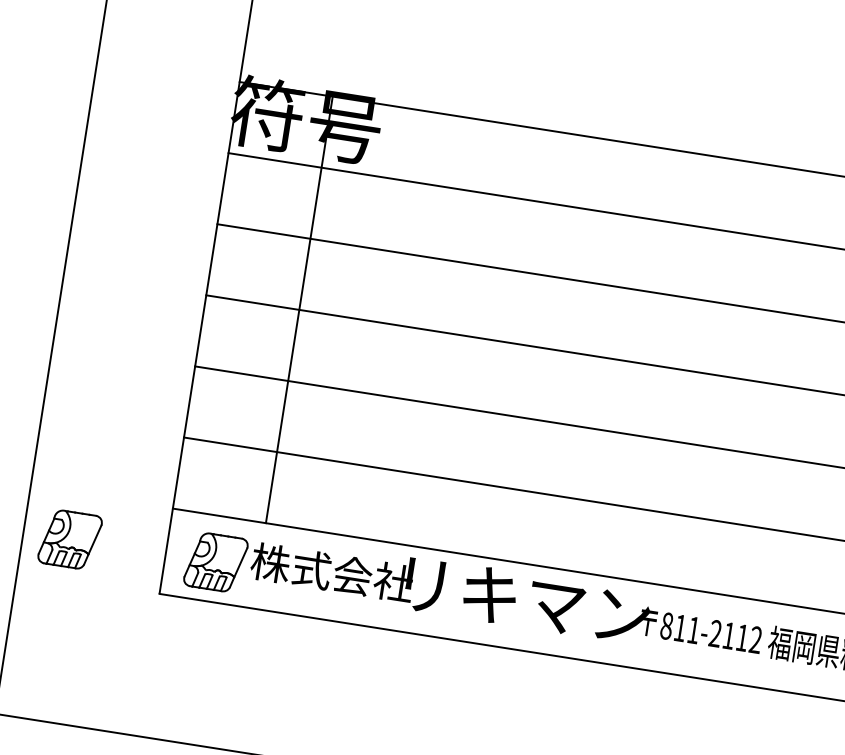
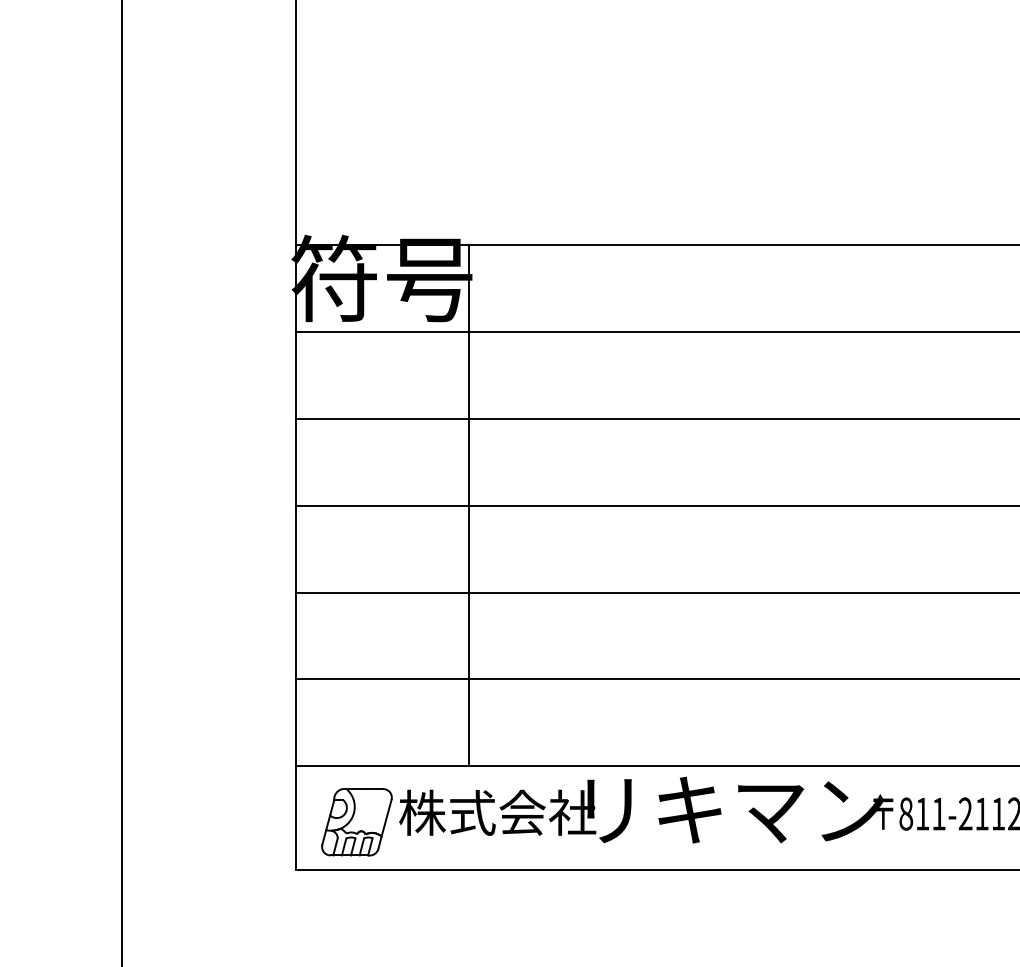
line: (299, 309) -> (469, 505), moved
part: (69, 539) -> (178, 822), removed

